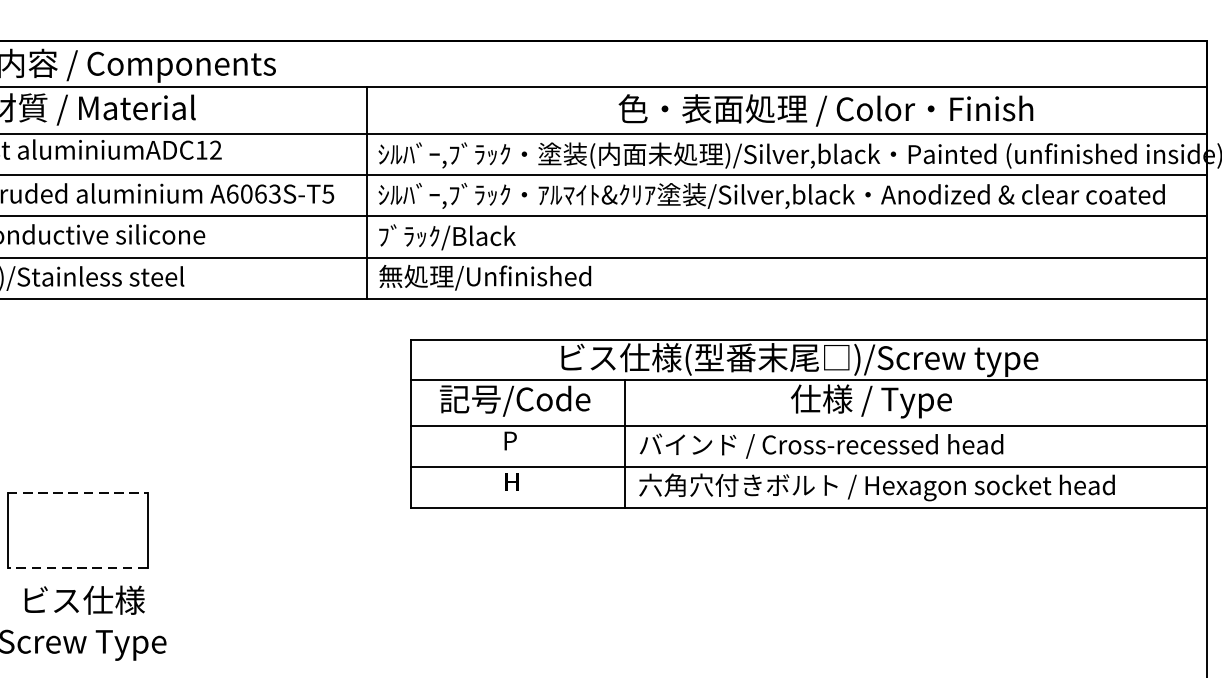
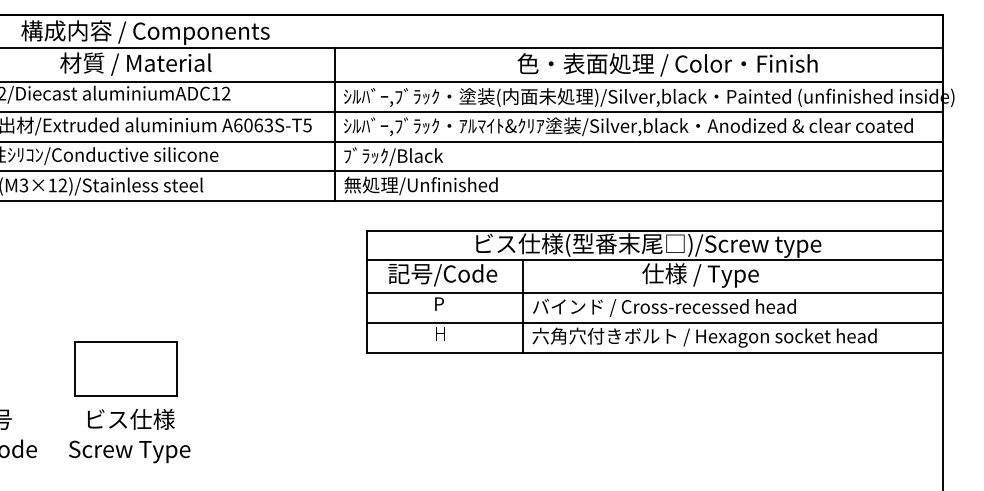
line: (78, 492) -> (126, 341), dashed -> solid
line: (78, 567) -> (126, 395), dashed -> solid

